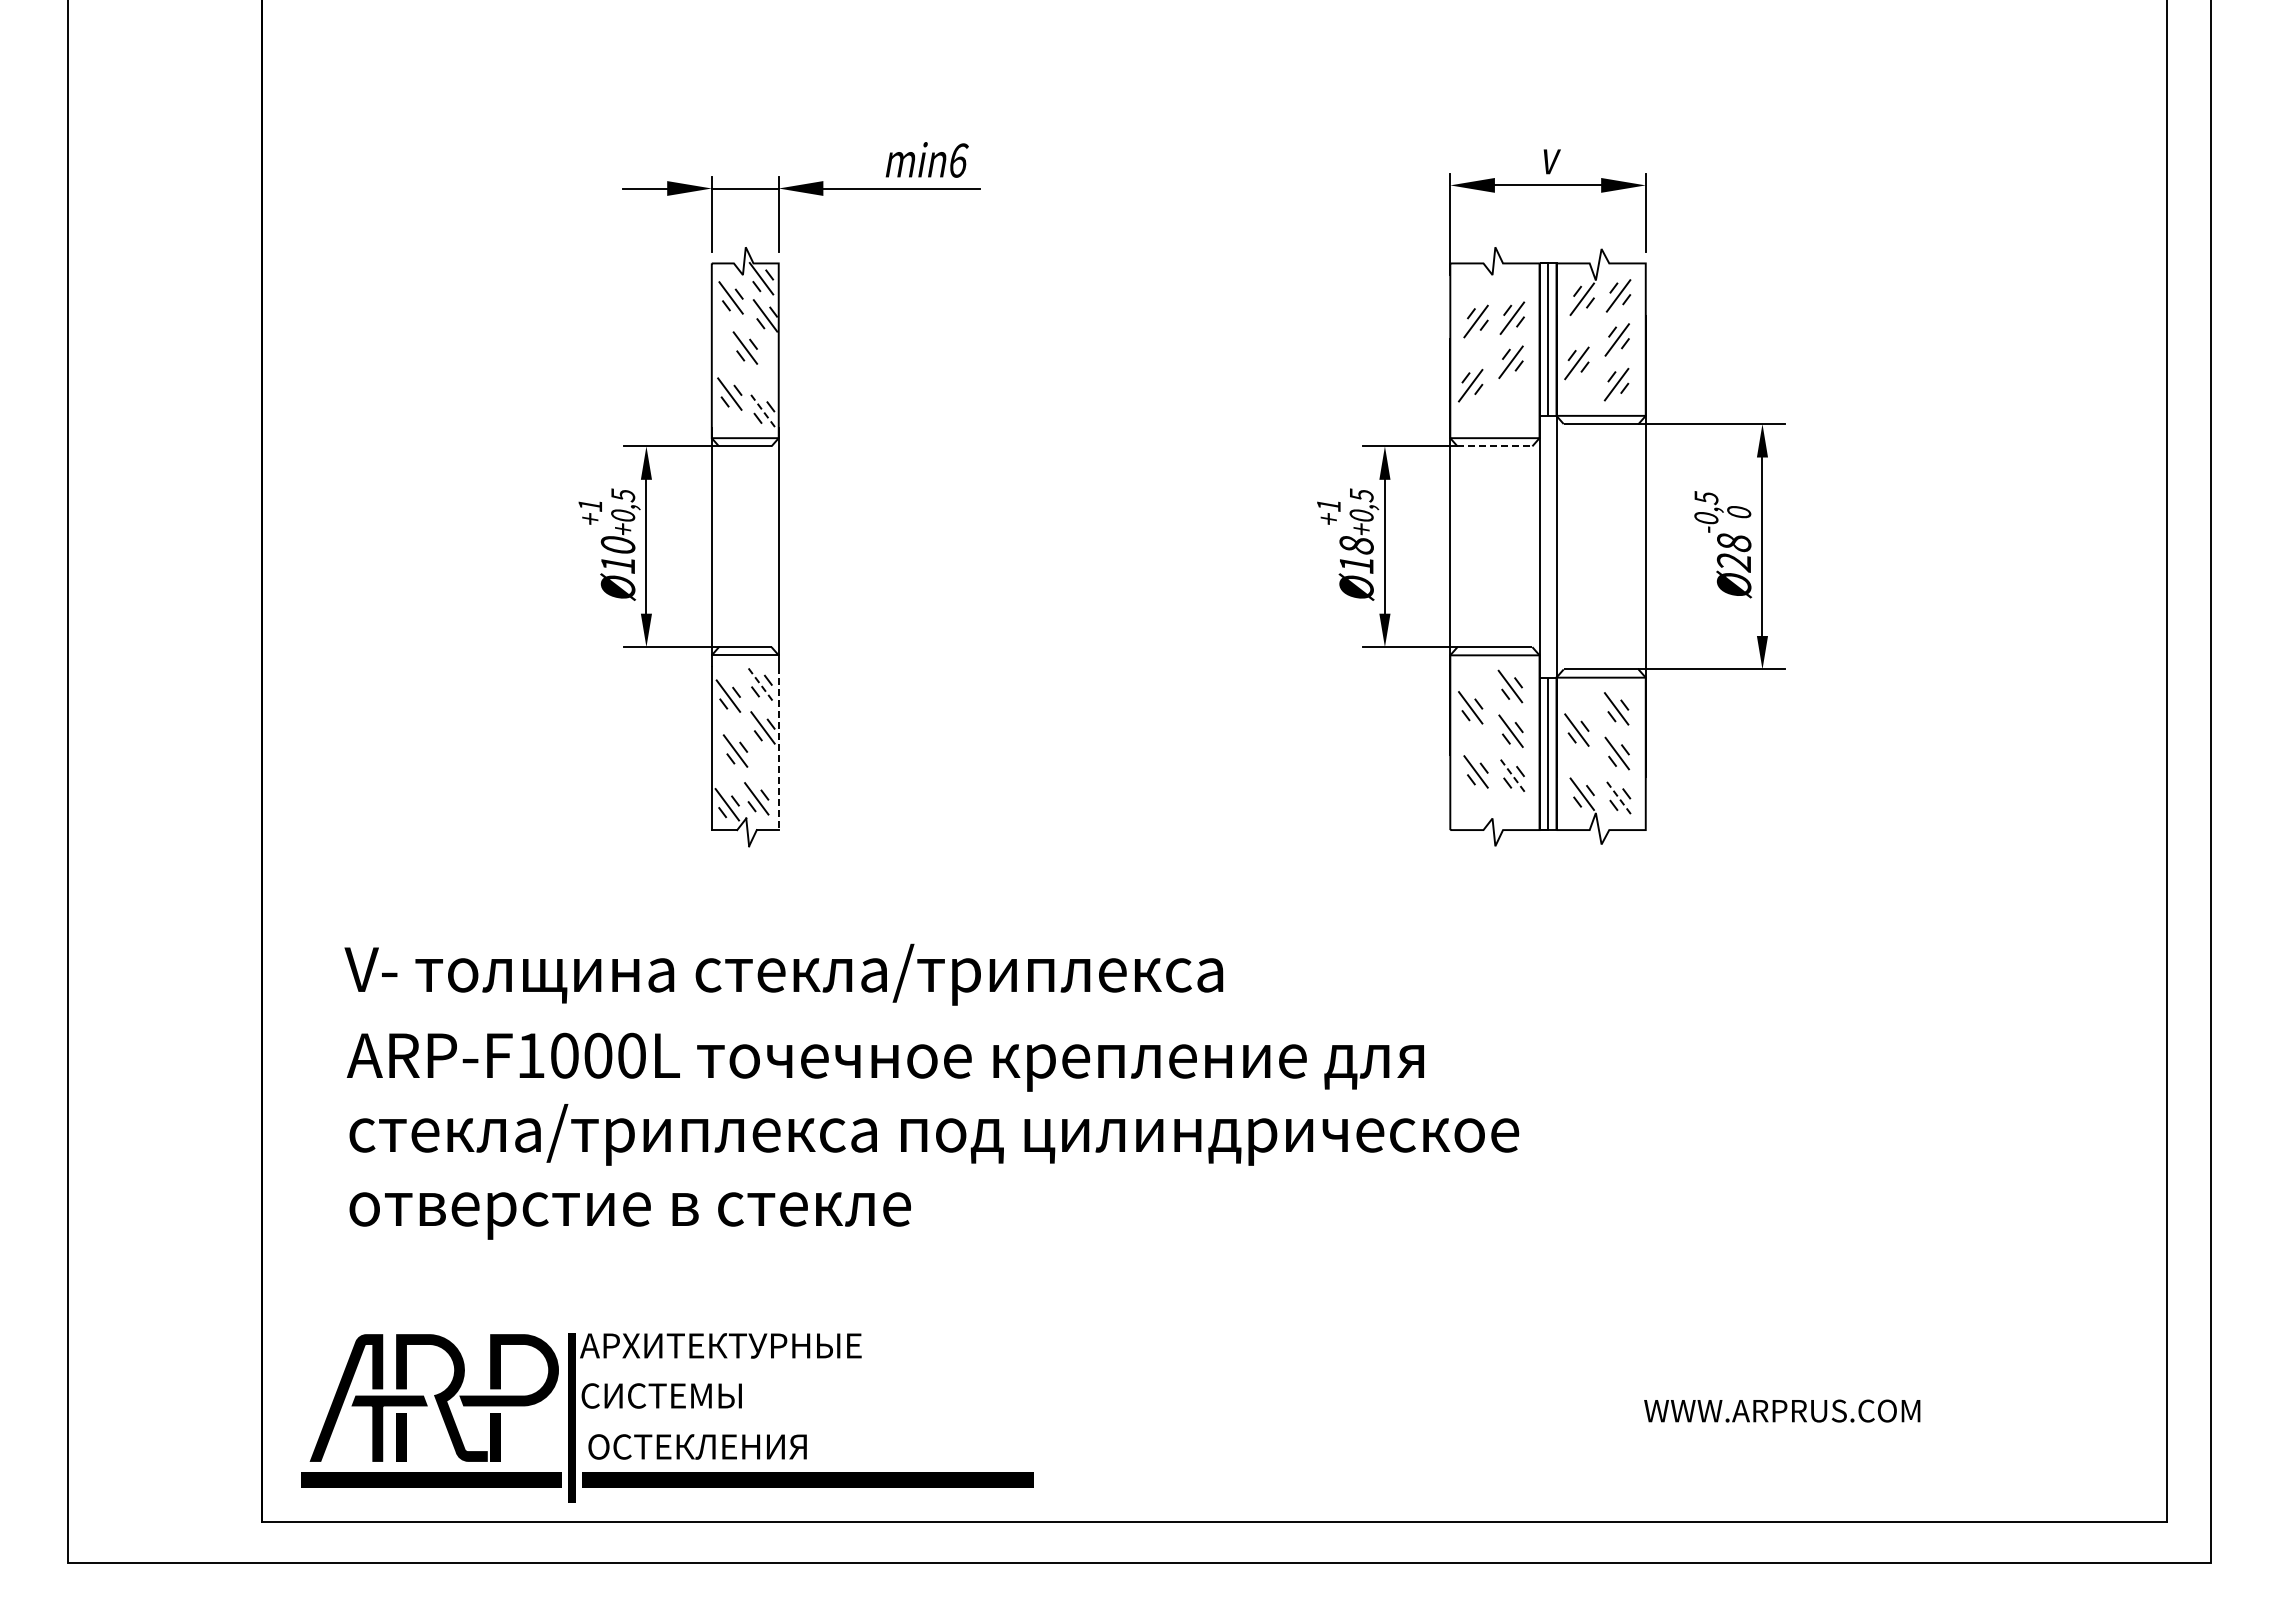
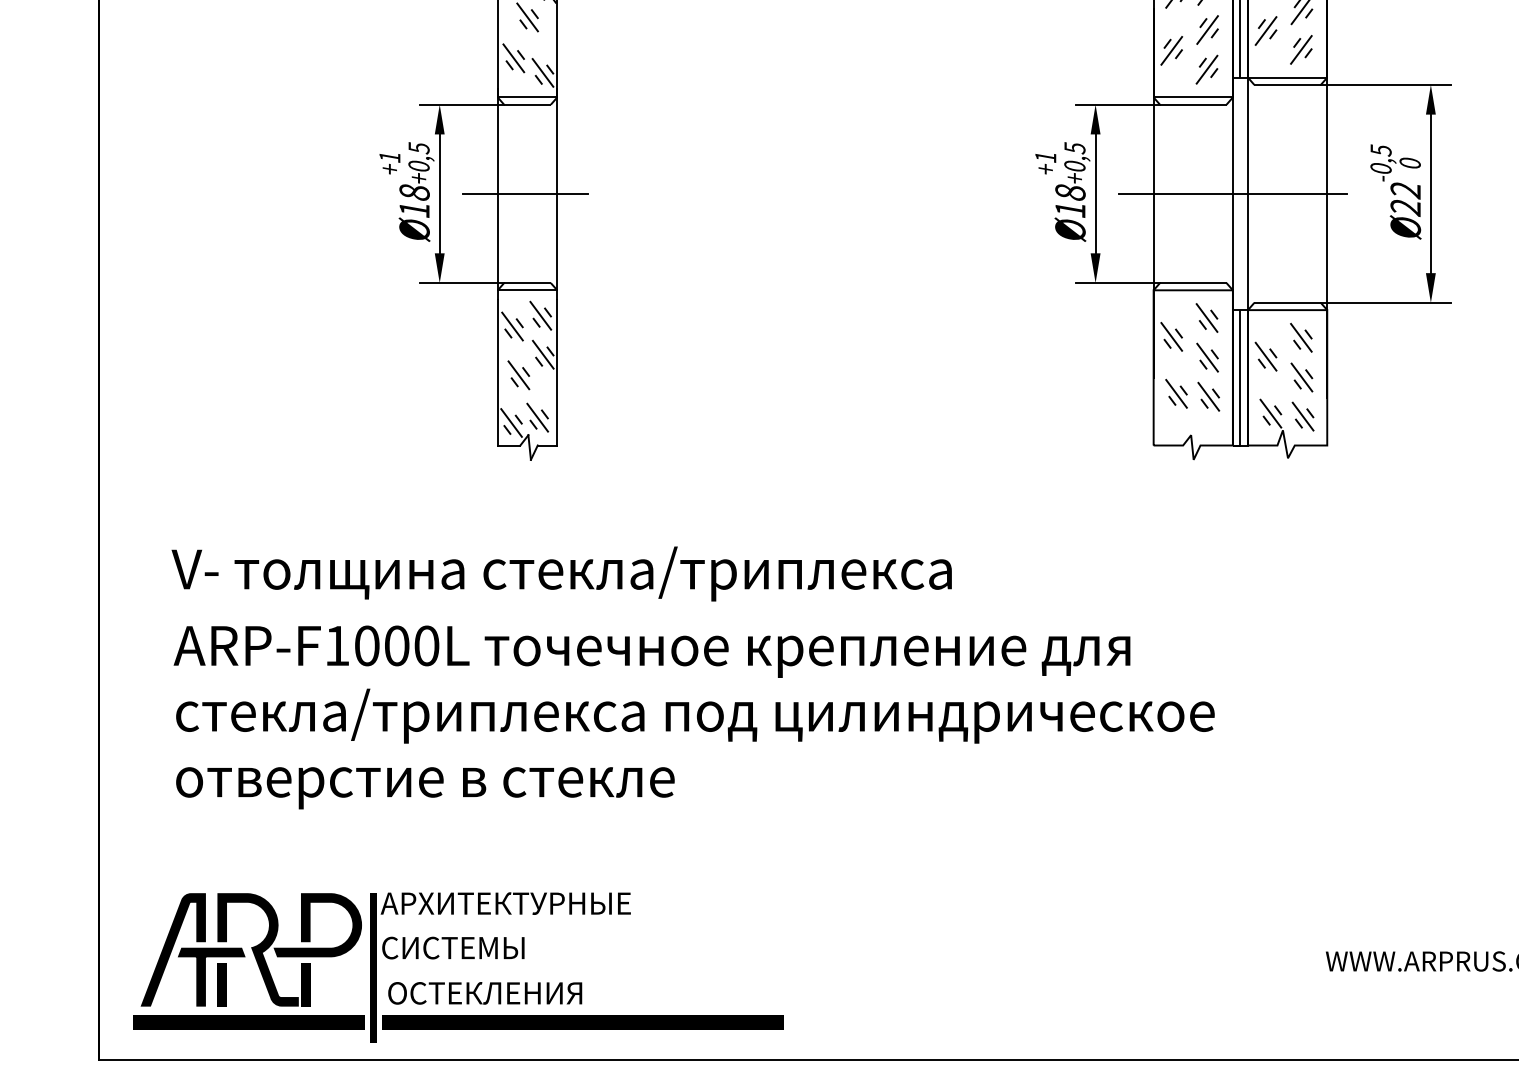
part: (1510, 406) -> (1207, 69), added
line: (762, 410) -> (542, 72), dashed -> solid
line: (1495, 446) -> (1193, 104), dashed -> solid
text: (1733, 543) -> (1405, 190), Ø28 -> Ø22
text: (617, 545) -> (414, 192), Ø10 -> Ø18
line: (742, 546) -> (525, 193), added
line: (1539, 546) -> (1232, 193), added
line: (760, 684) -> (541, 316), dashed -> solid
line: (778, 748) -> (557, 373), dashed -> solid
line: (1512, 775) -> (1208, 397), dashed -> solid
line: (1618, 797) -> (1303, 416), dashed -> solid

